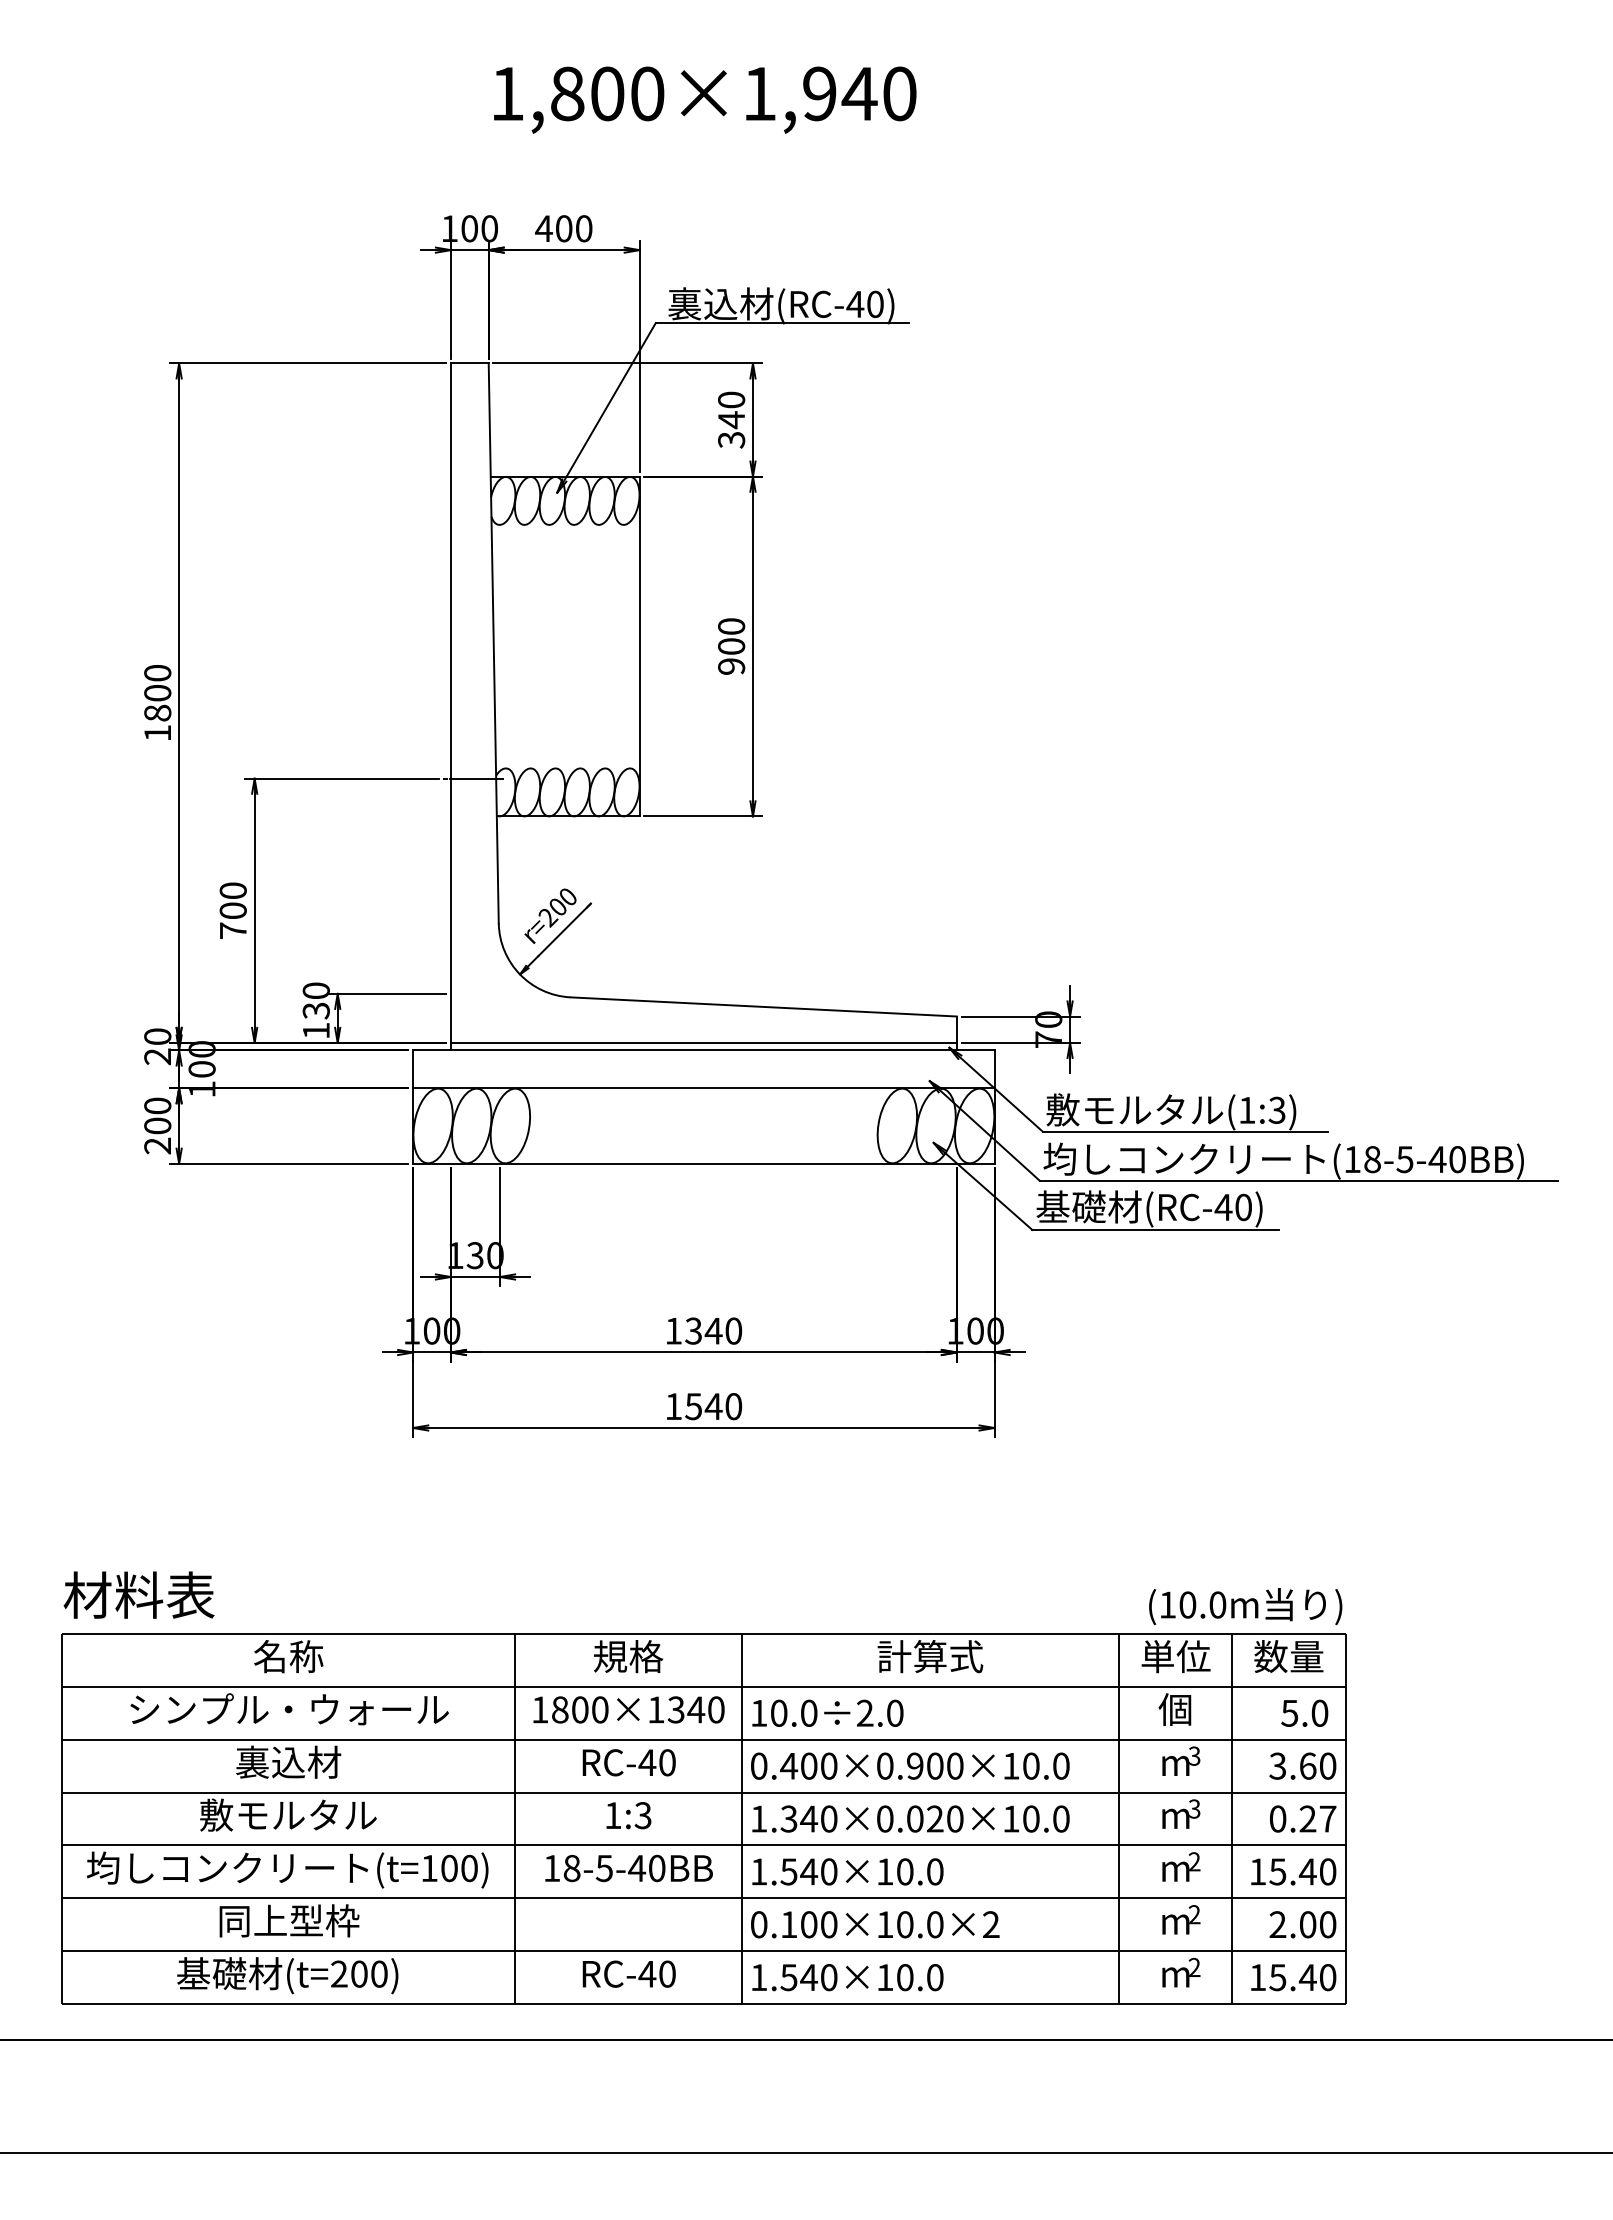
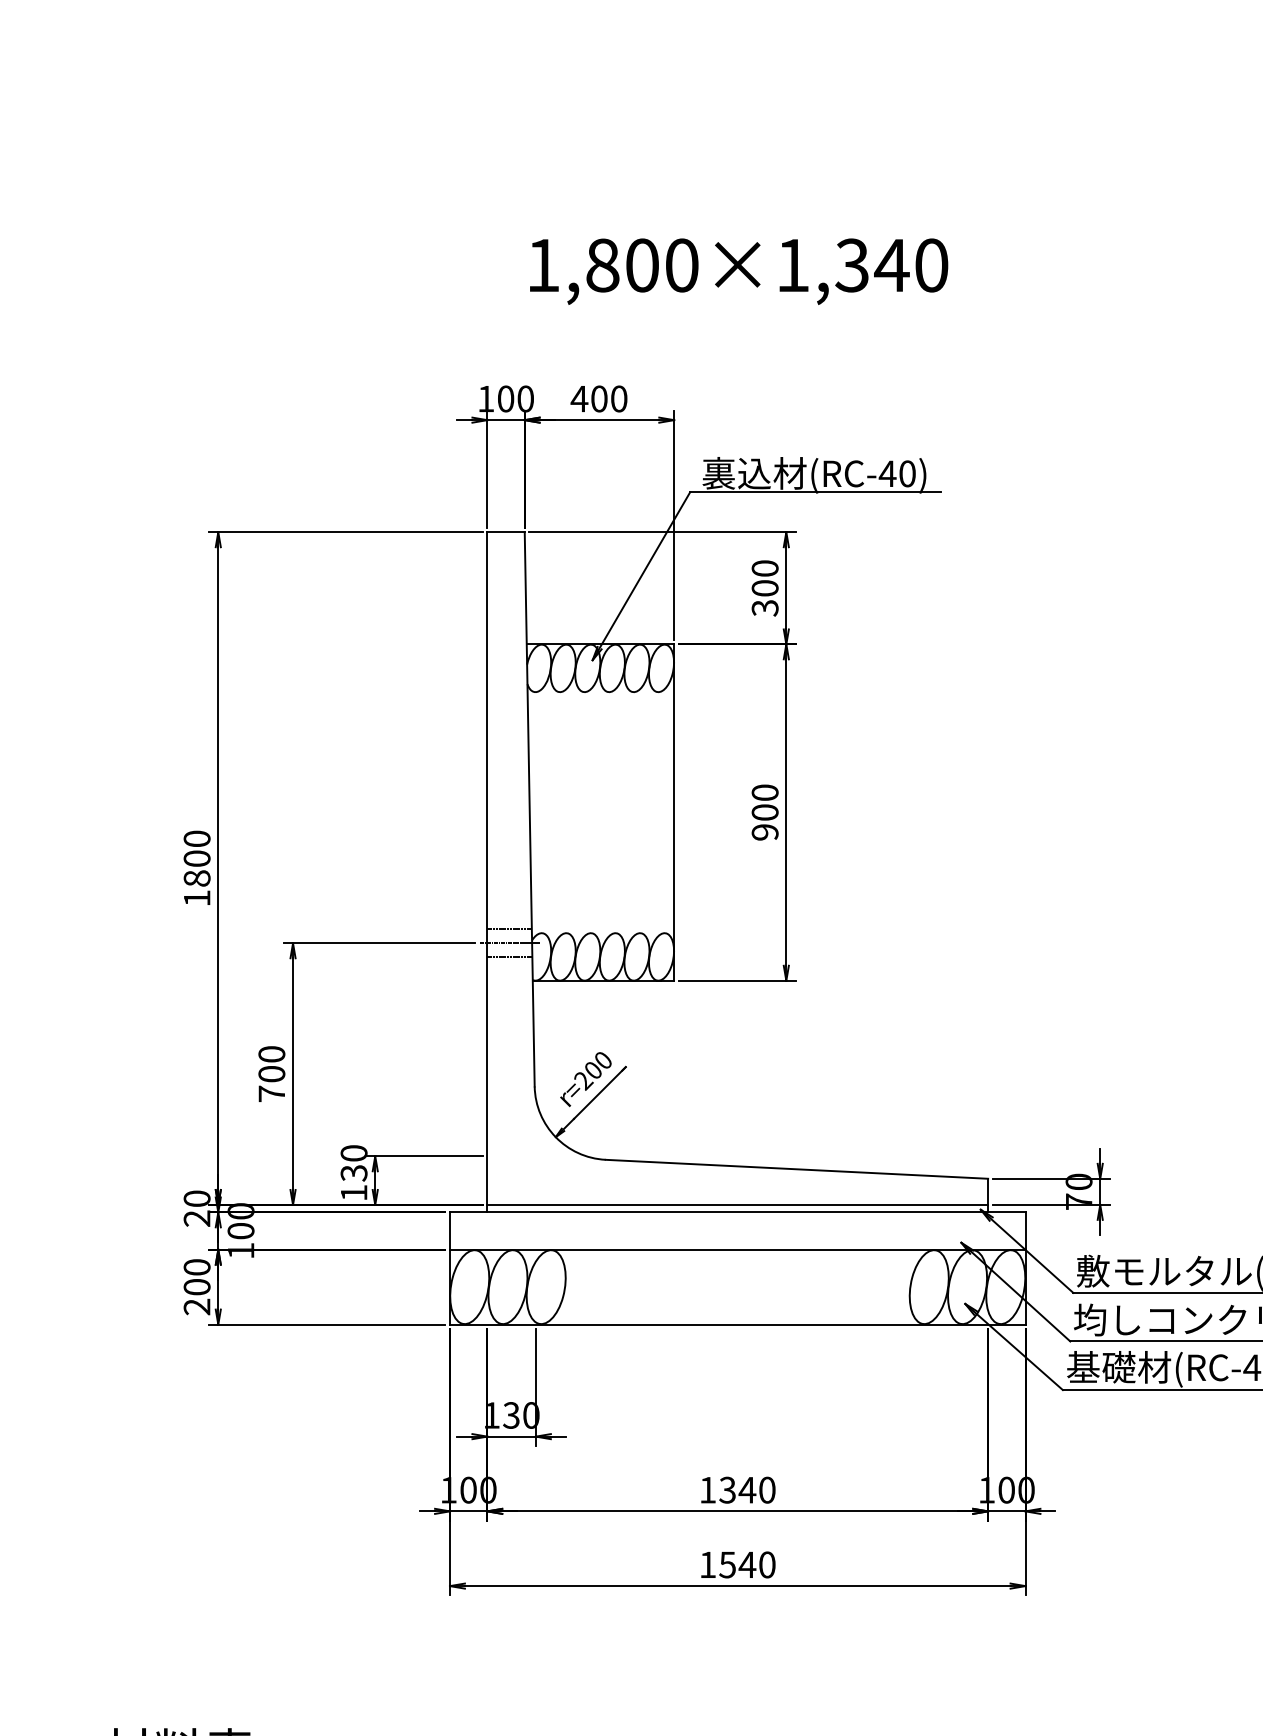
text: (819, 93) -> (852, 265), 1,800×1,940 -> 1,800×1,340
text: (731, 420) -> (765, 588), 340 -> 300
line: (472, 764) -> (508, 929), added
line: (473, 792) -> (509, 957), added

